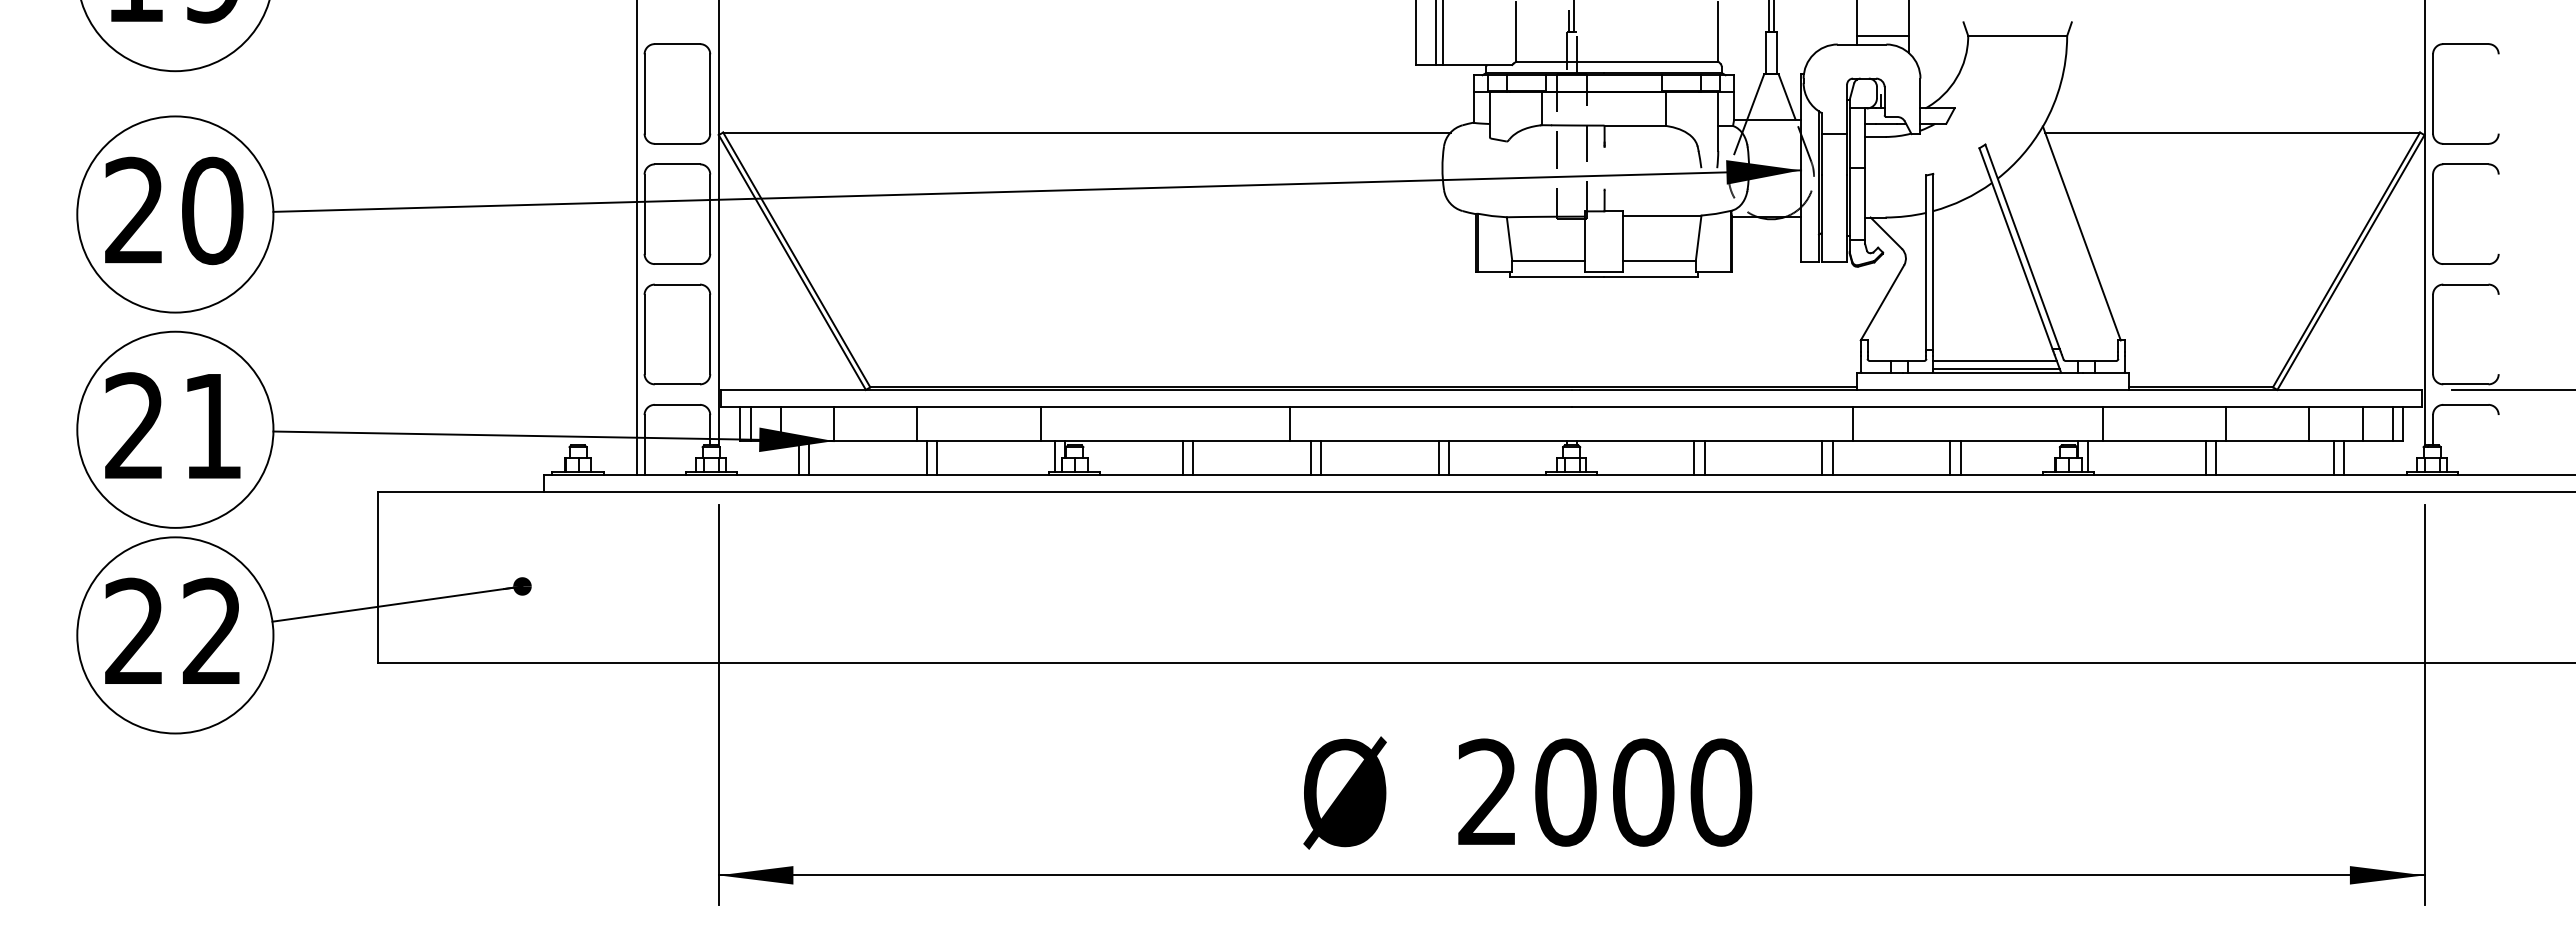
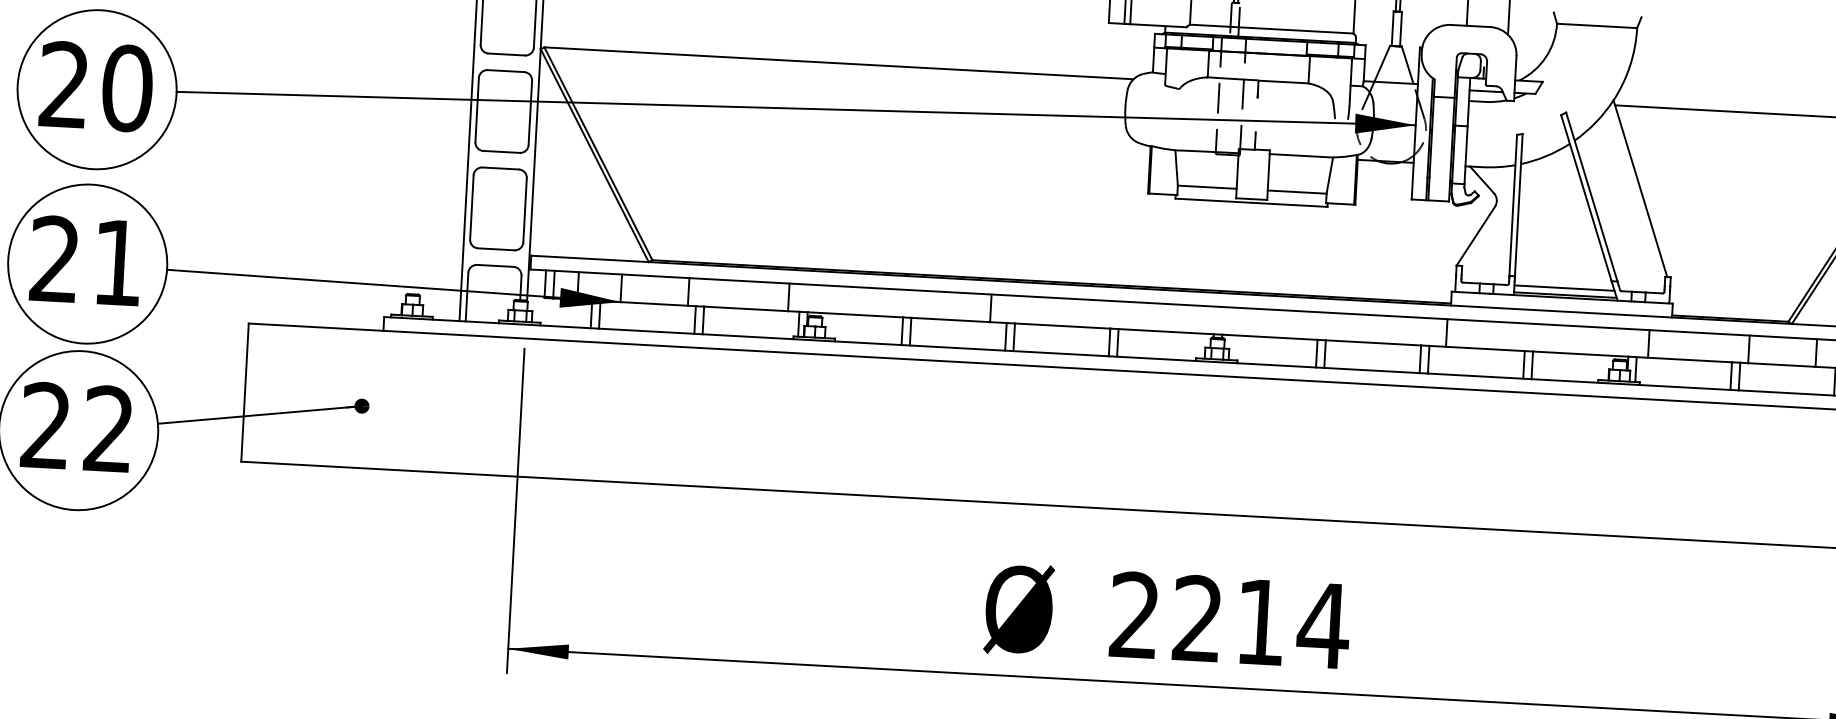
line: (1882, 35) -> (1487, 19), removed
text: (1644, 792) -> (1261, 622), 2000 -> 2214

